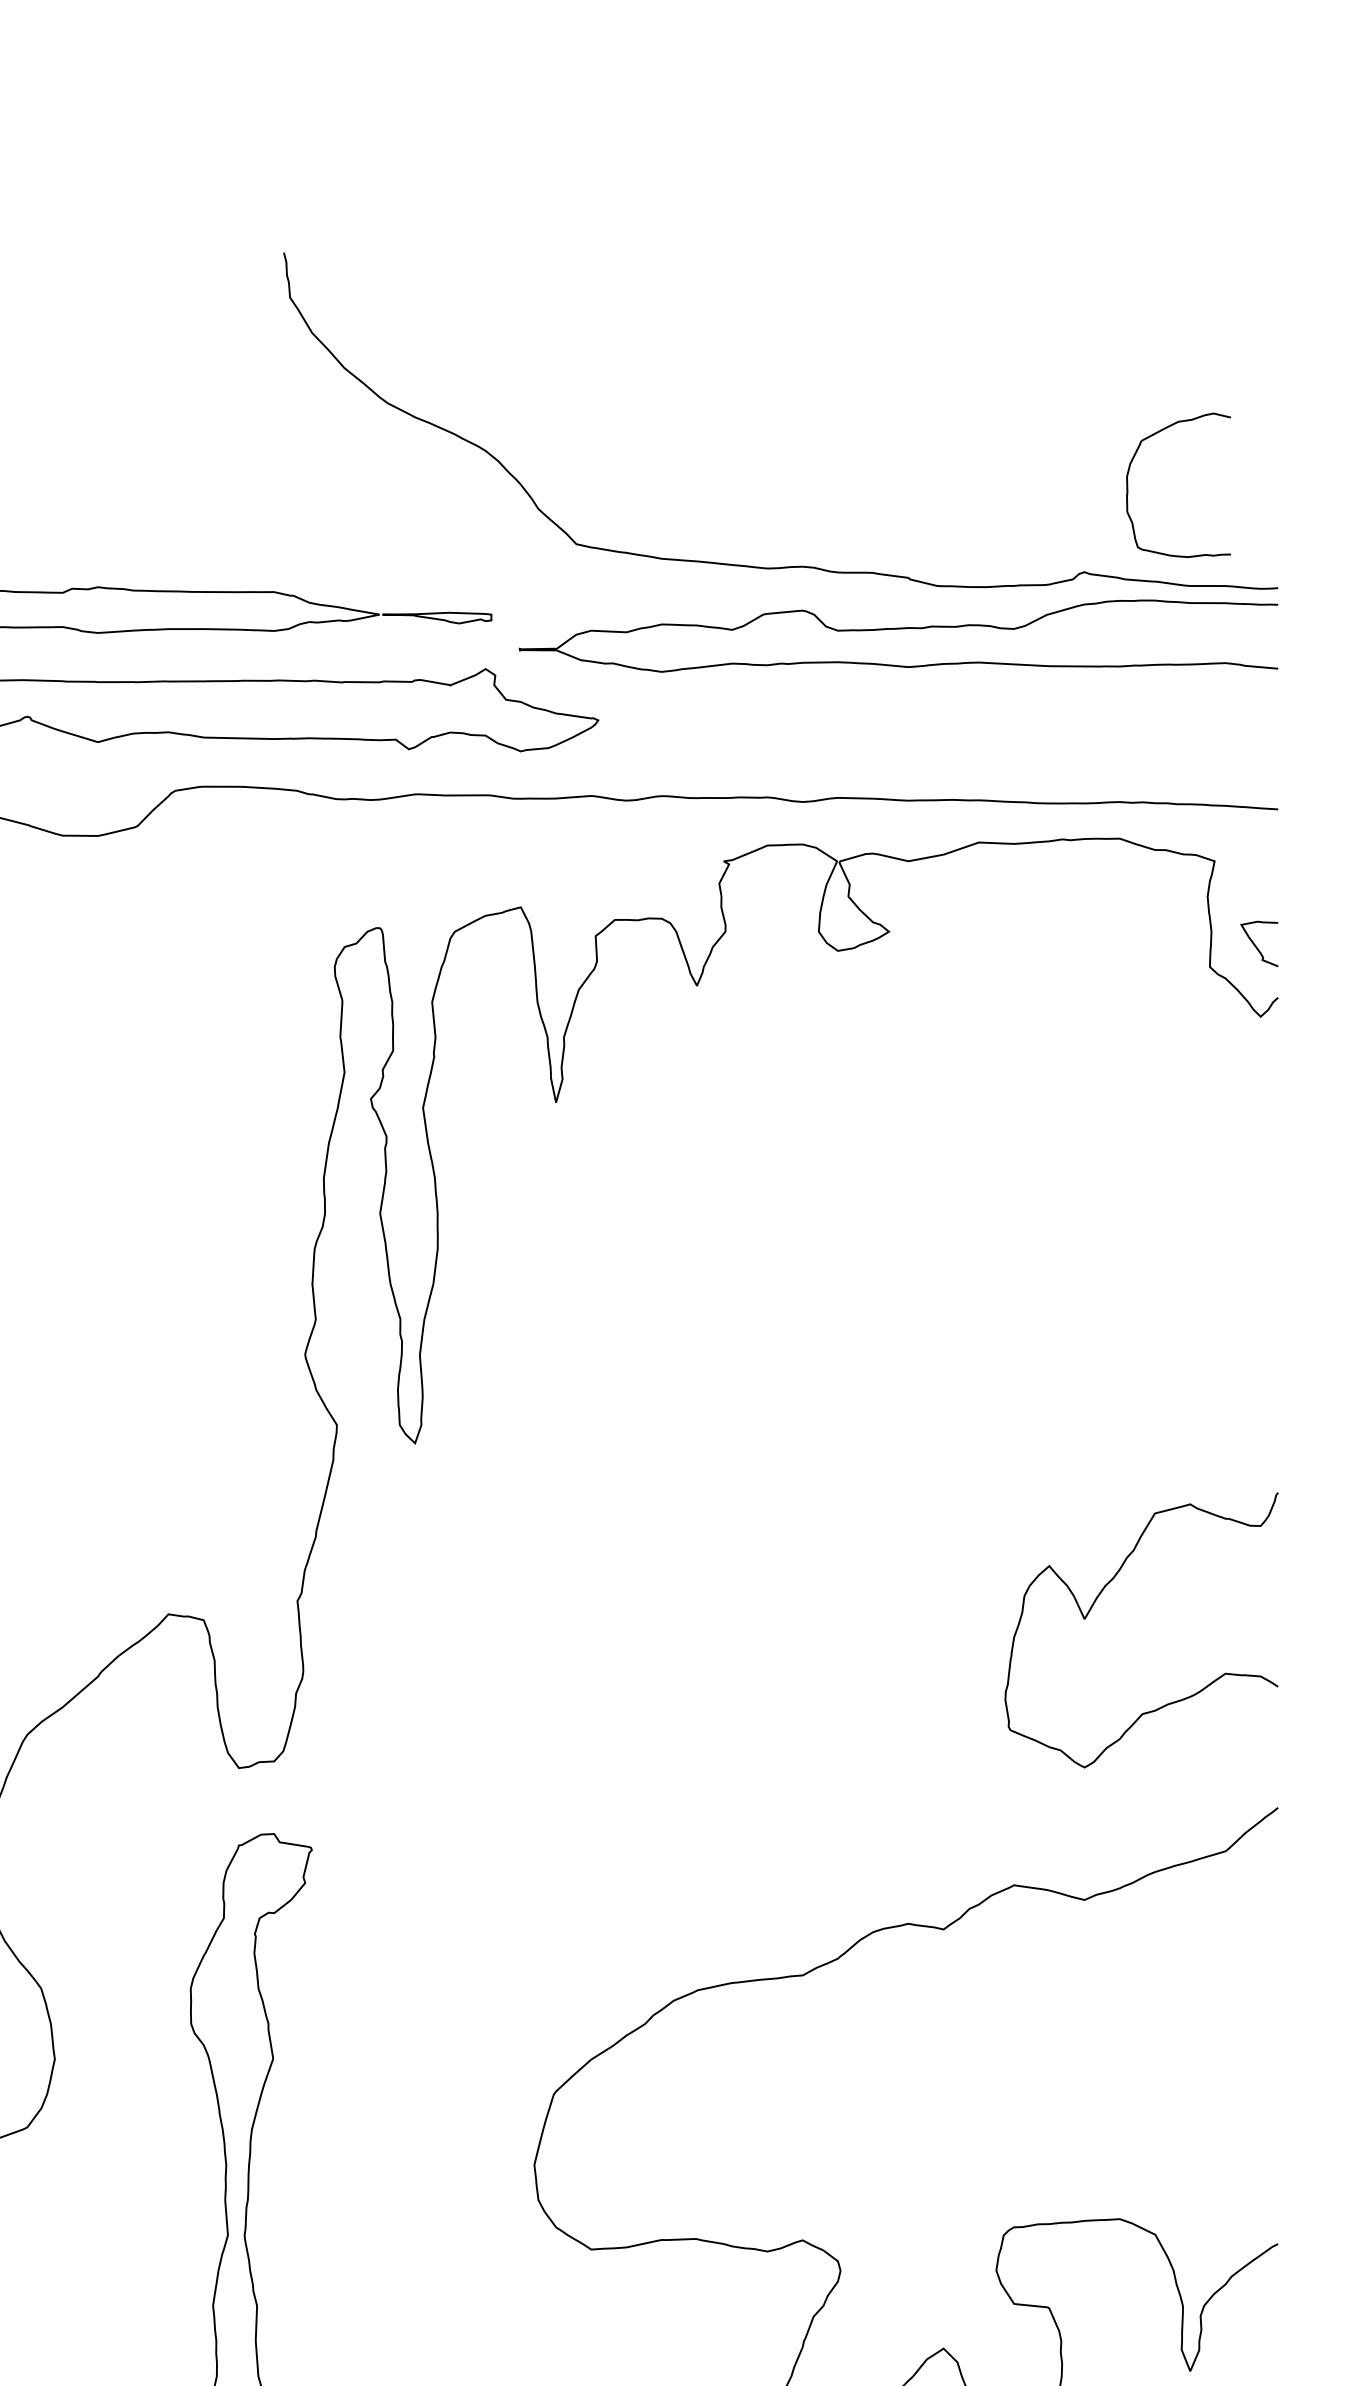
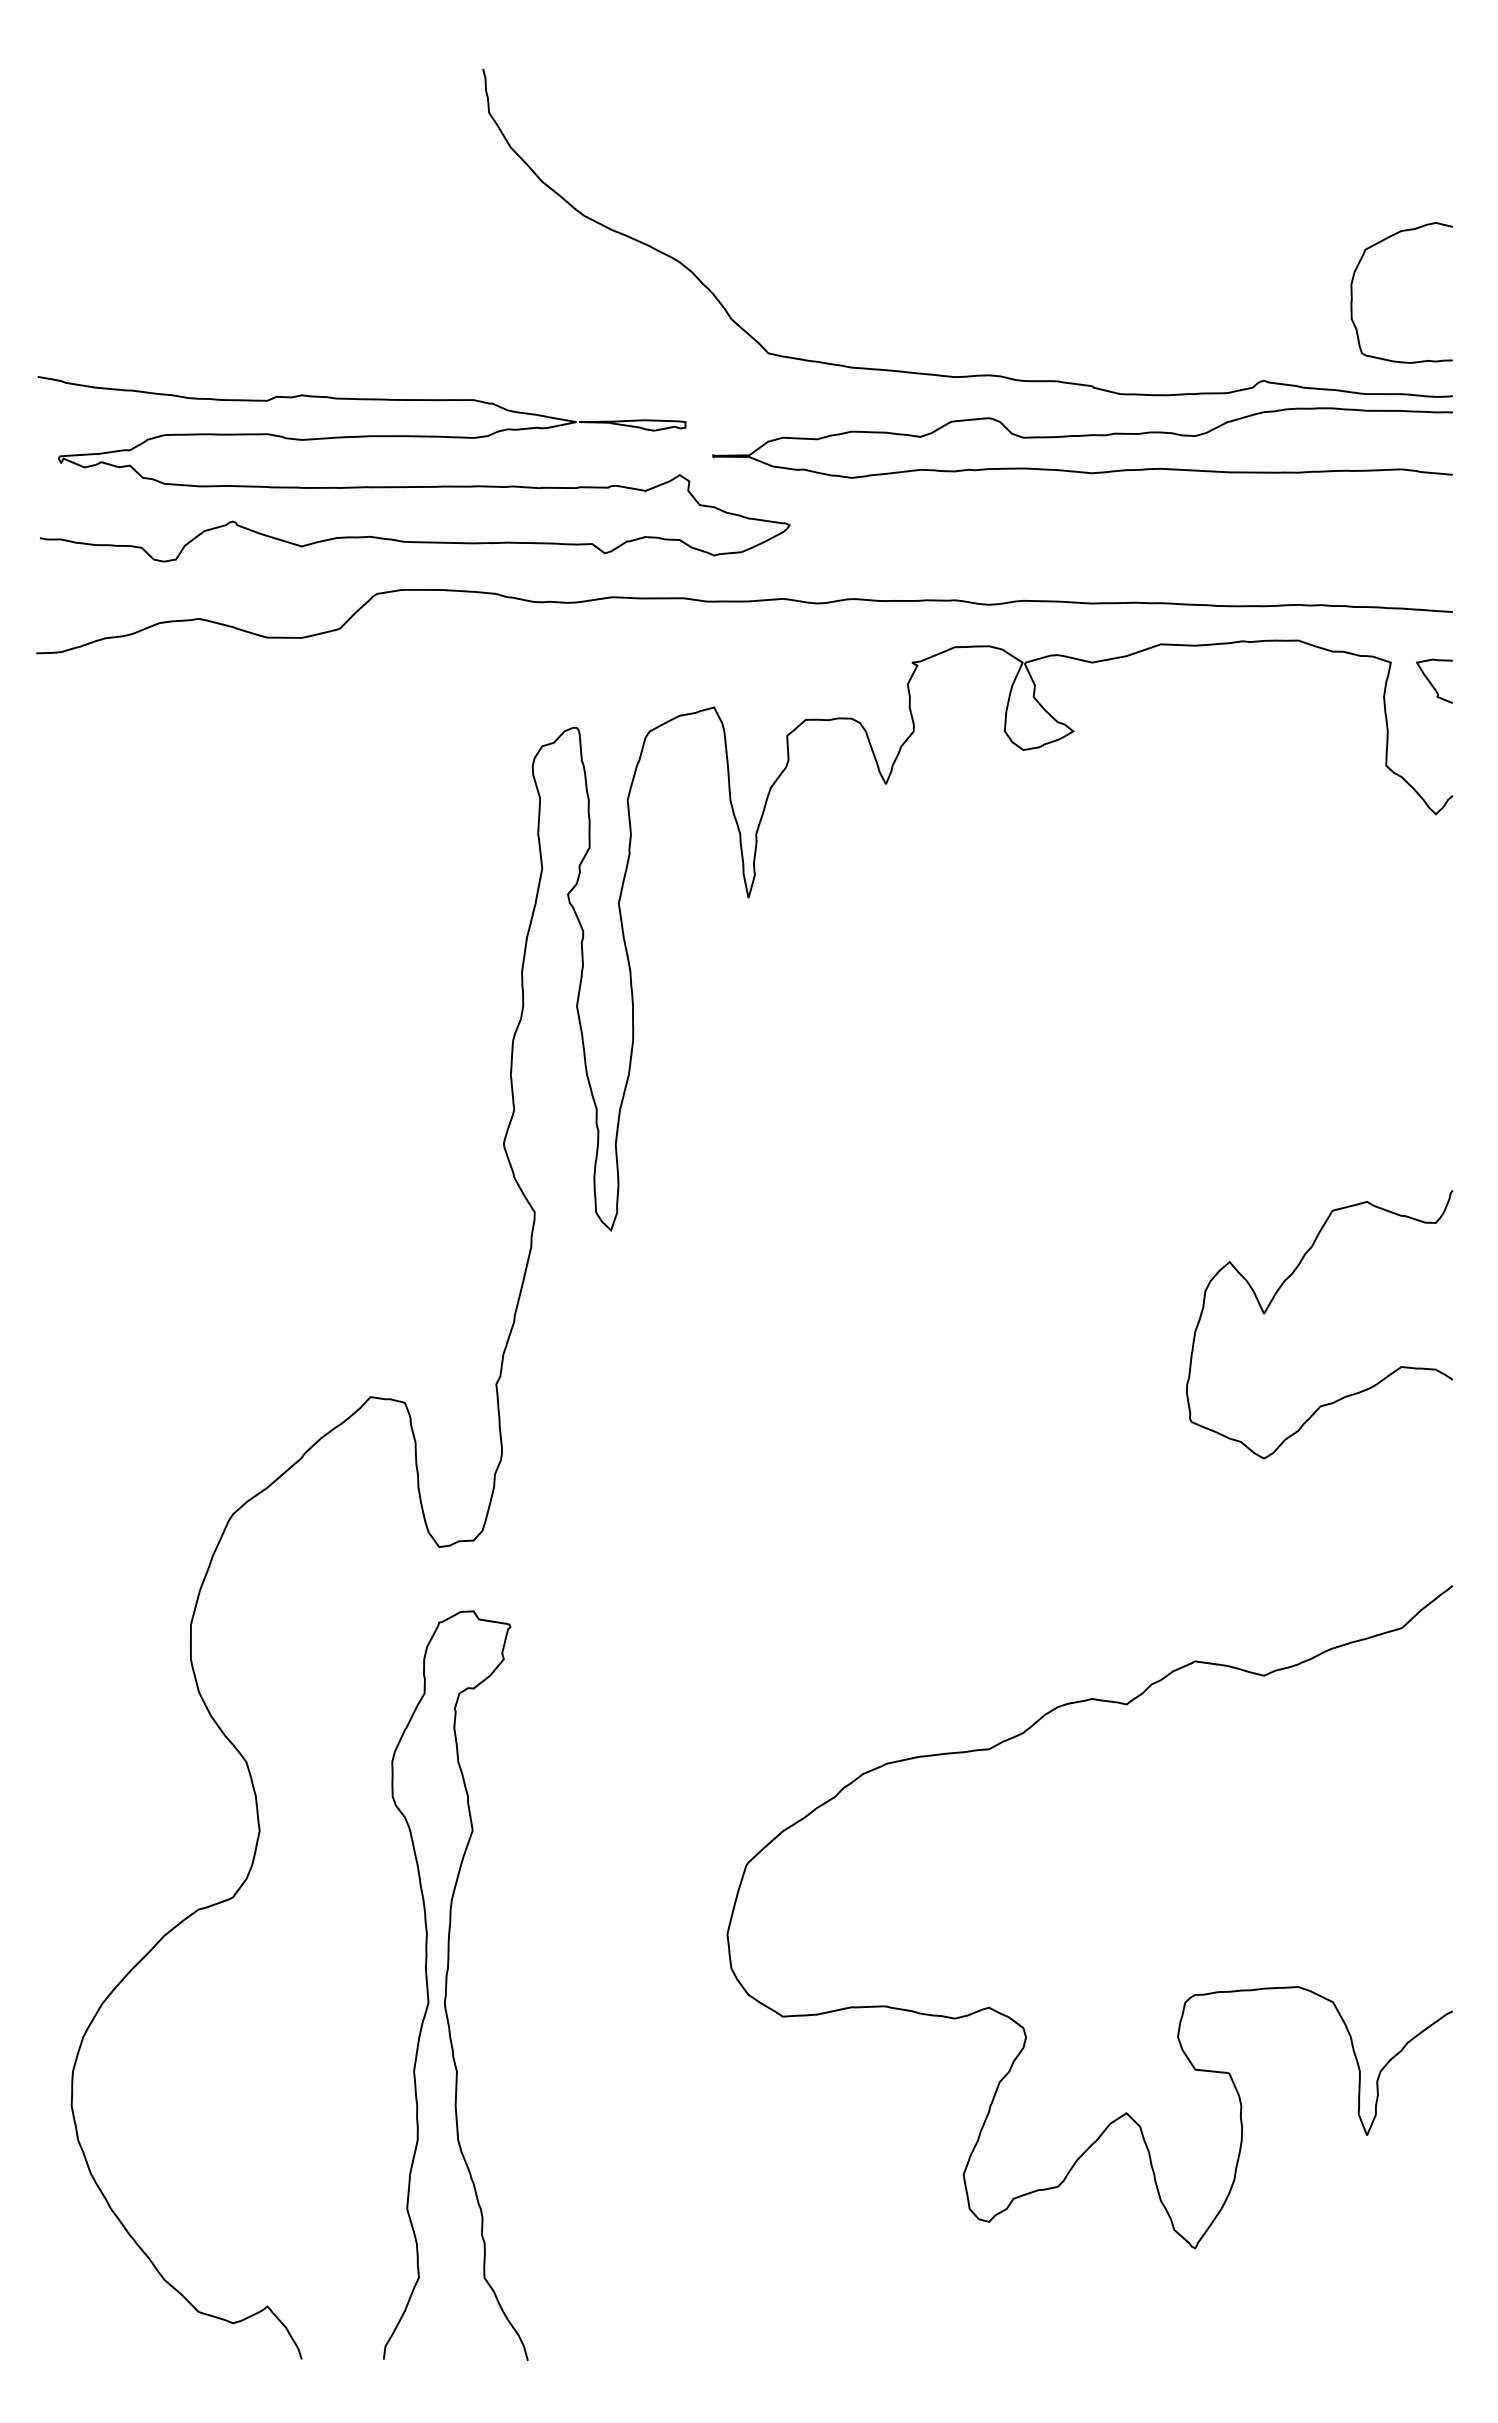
curve: (1128, 484) -> (1352, 292), moved
curve: (1256, 945) -> (1431, 682), moved
curve: (1096, 1601) -> (1275, 1296), moved

